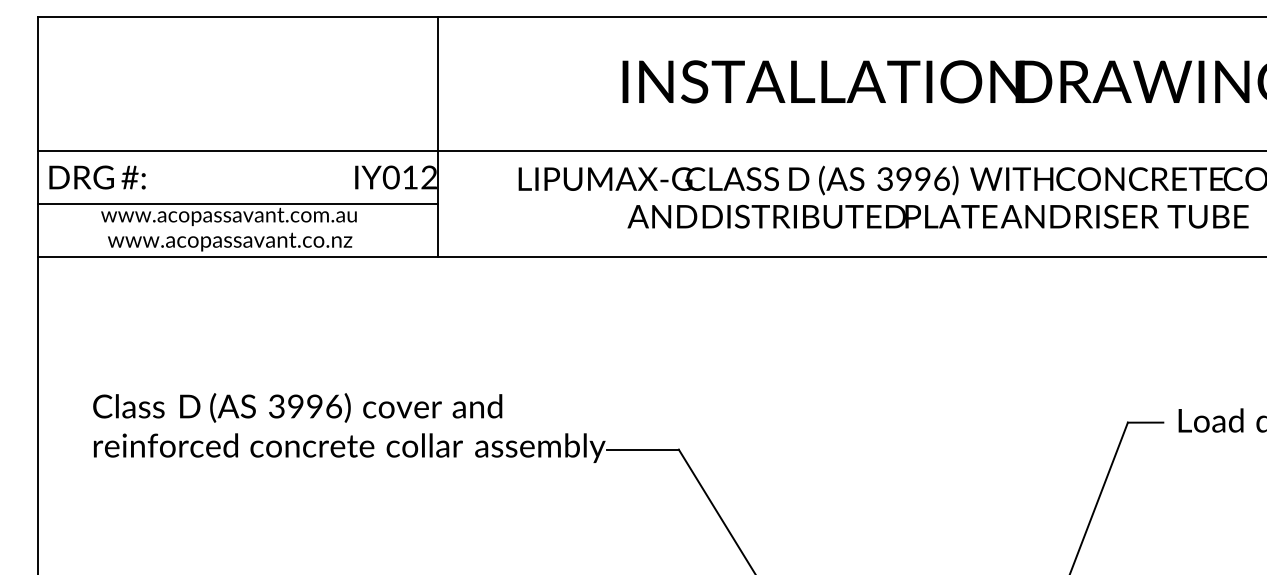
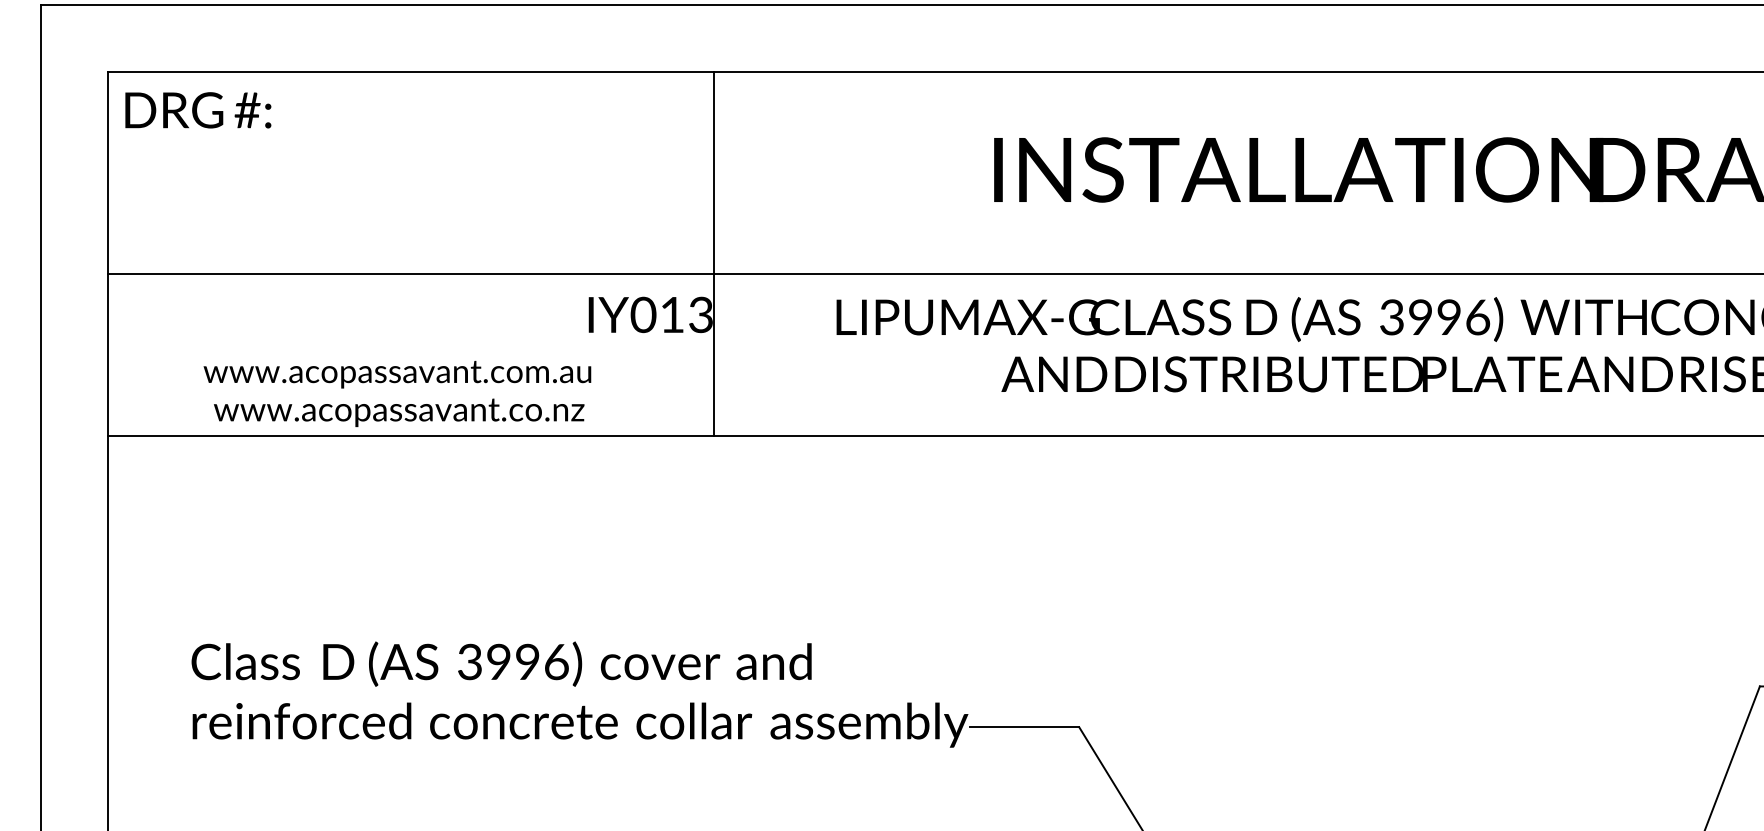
text: (97, 177) -> (198, 110), moved
text: (428, 178) -> (699, 316), IY012 -> IY013
line: (237, 203) -> (410, 354), removed

